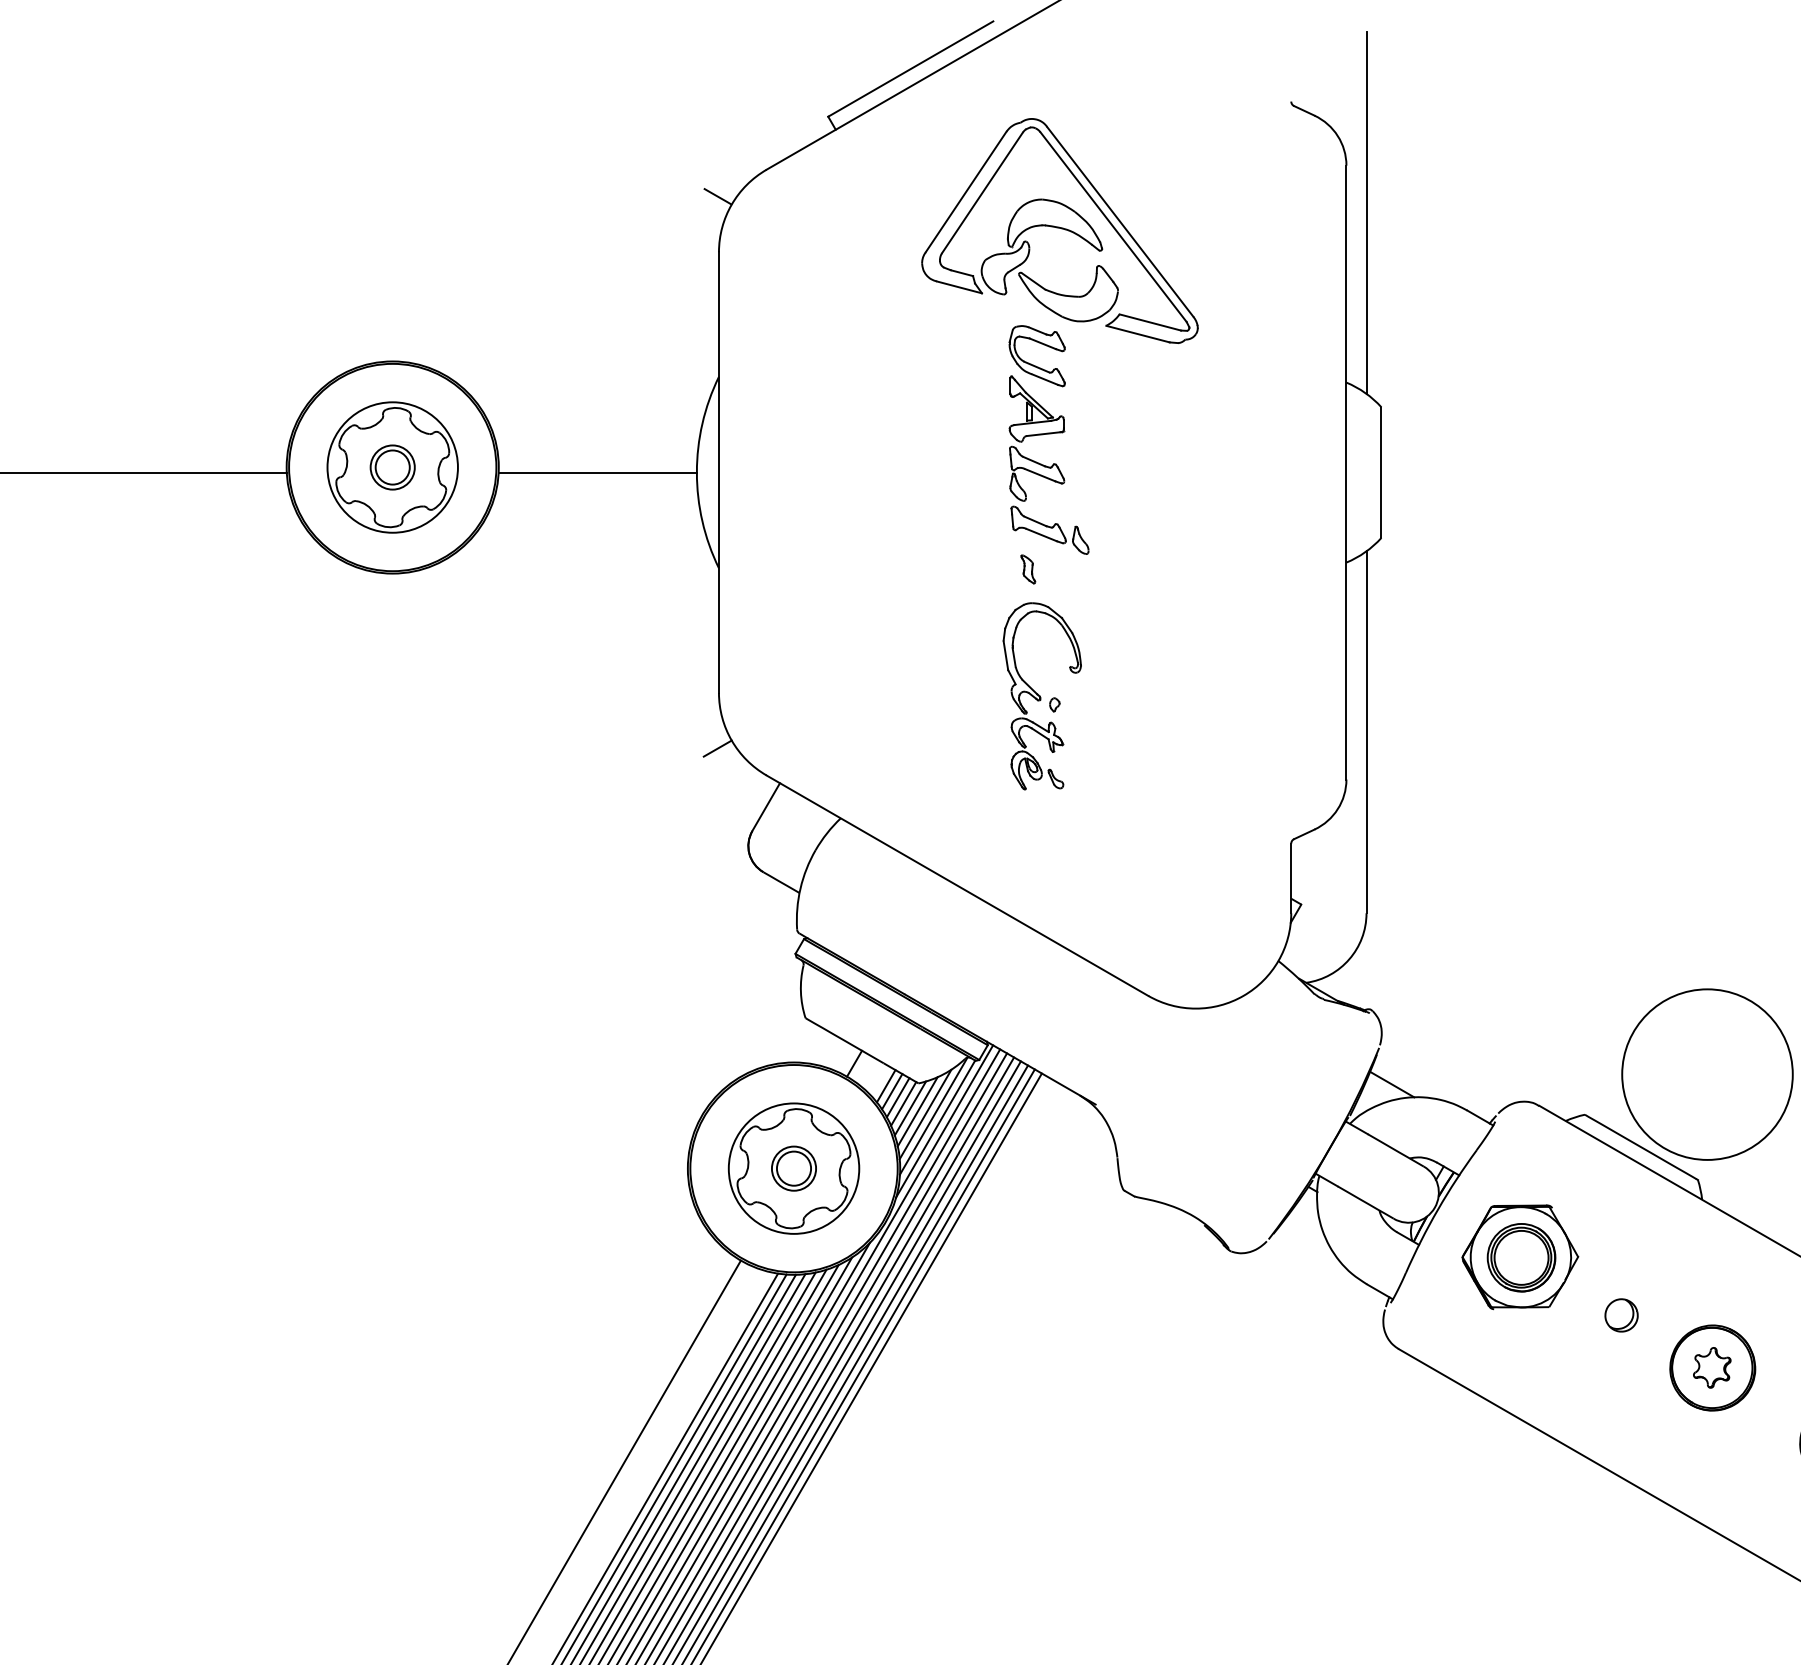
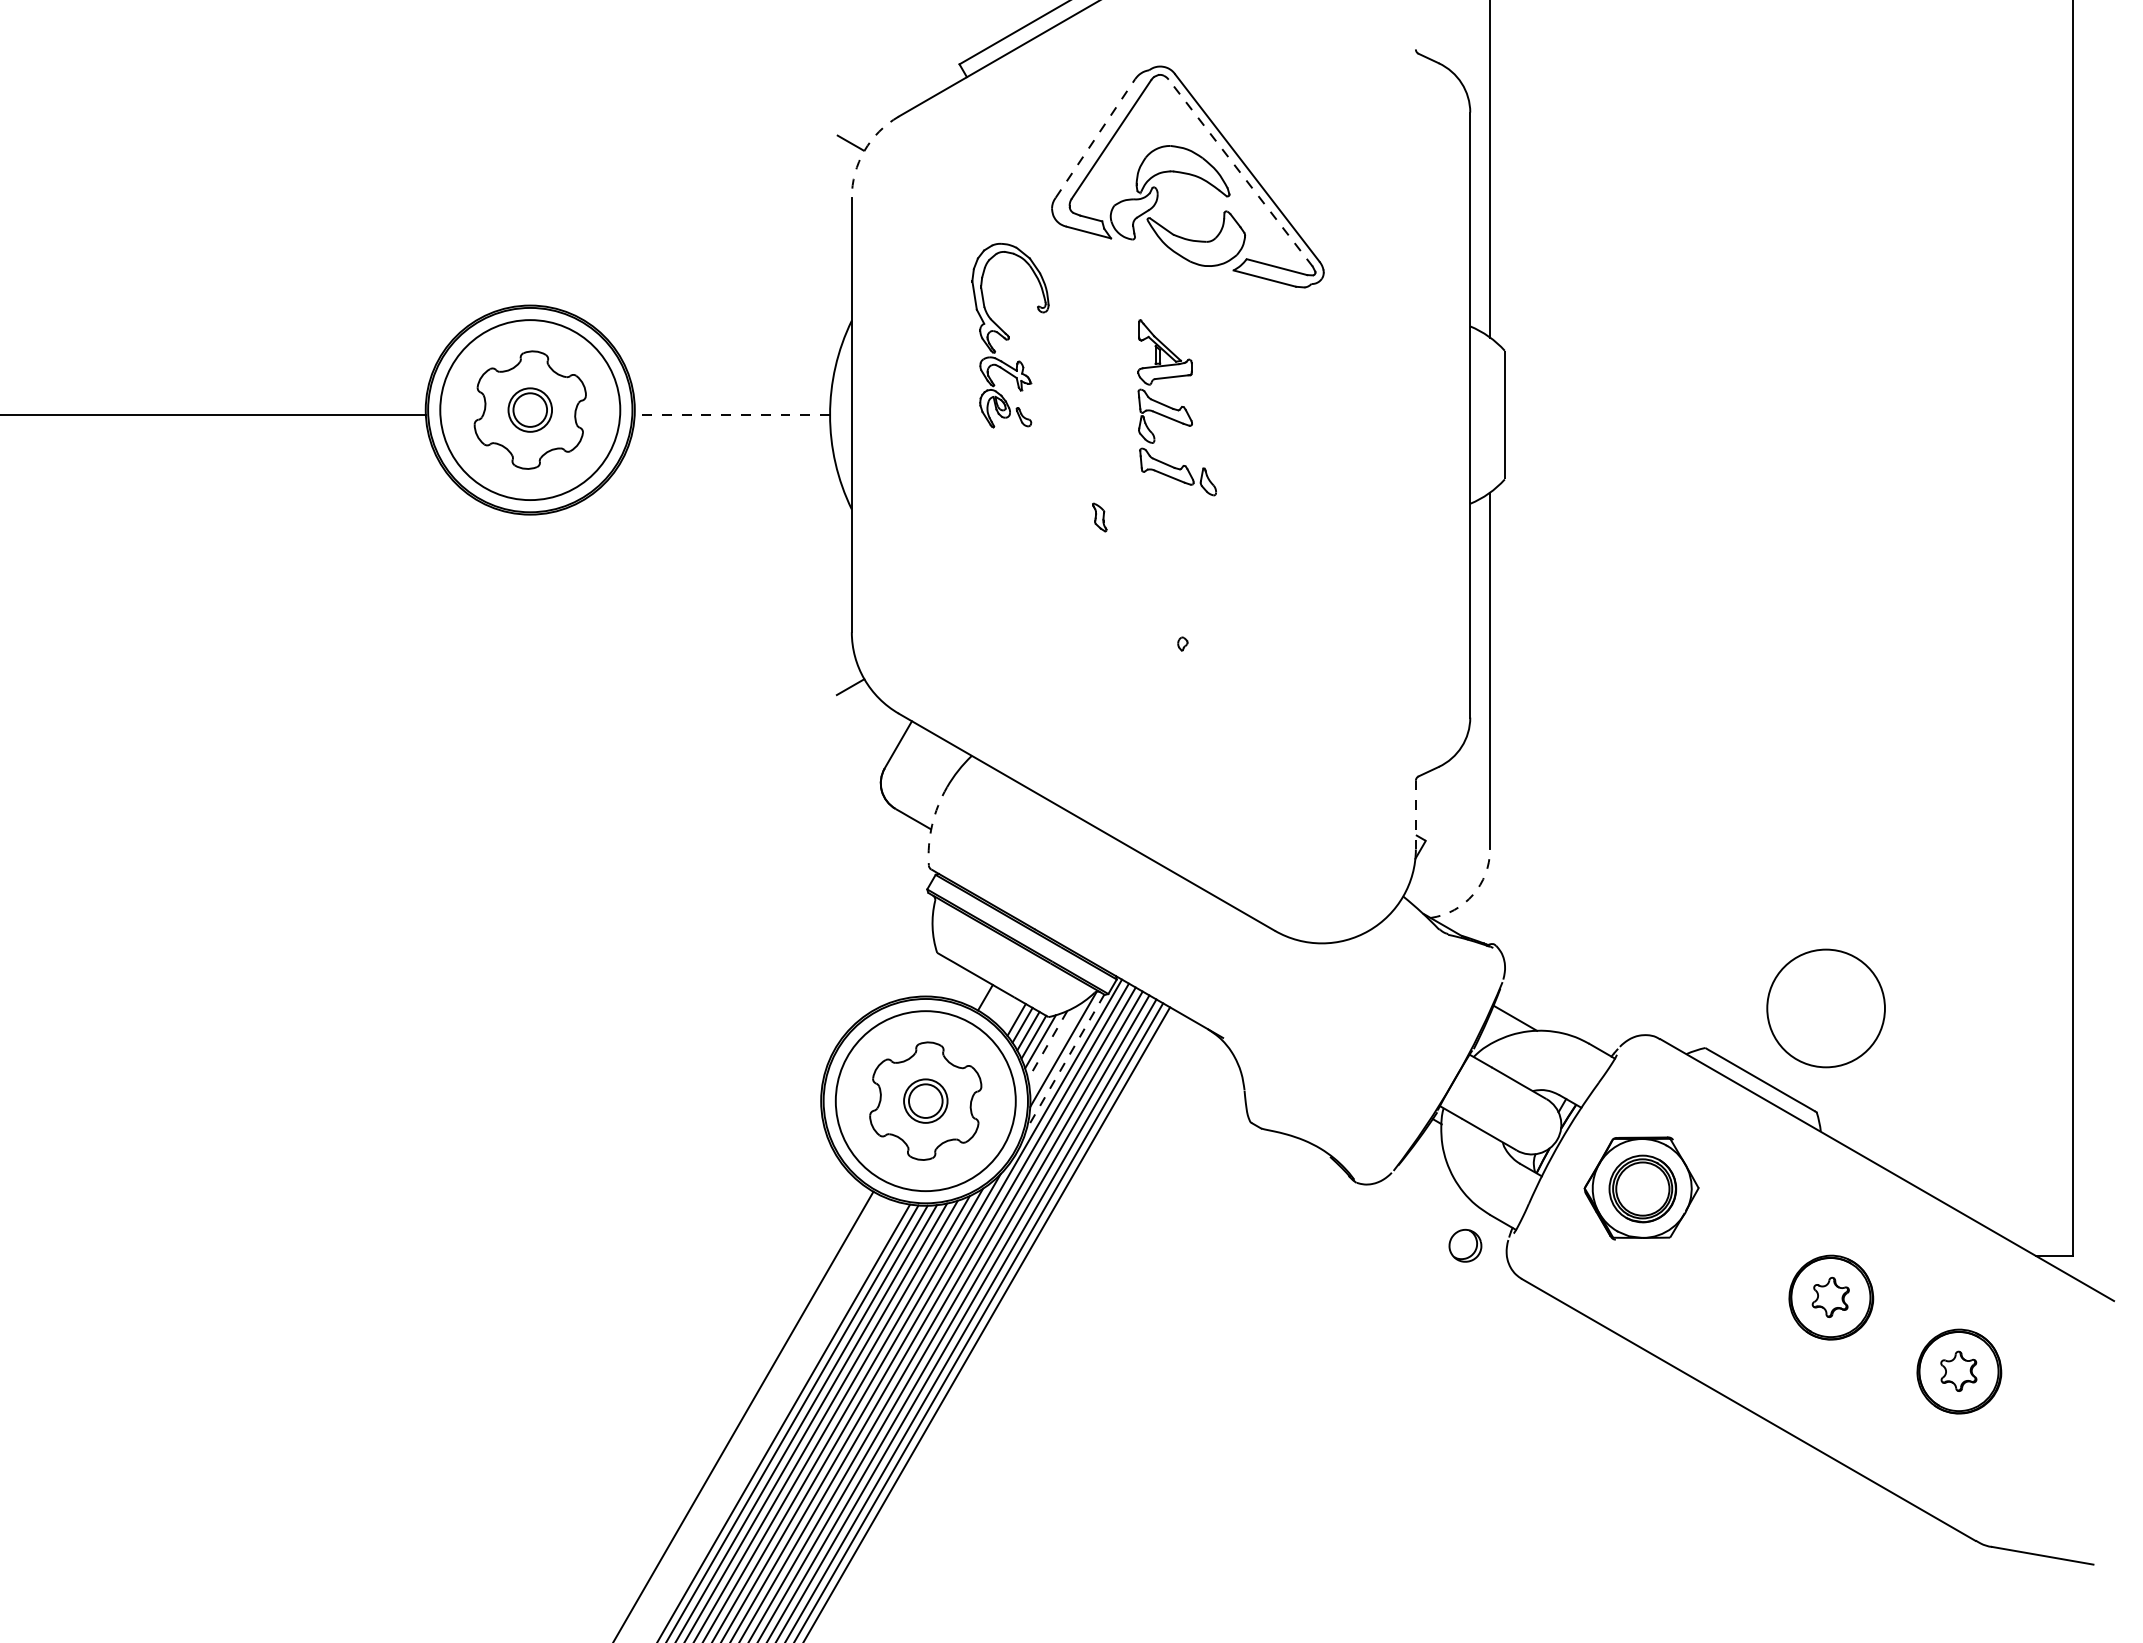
line: (966, 191) -> (1095, 138), solid -> dashed
arc: (731, 204) -> (864, 150), solid -> dashed
line: (1113, 226) -> (1240, 172), solid -> dashed
part: (1033, 364) -> (1161, 308), removed
circle: (392, 466) -> (530, 409), size x1.4
line: (597, 473) -> (732, 415), solid -> dashed
part: (1028, 569) -> (1099, 517), moved
part: (1042, 696) -> (1010, 335), moved
line: (1290, 877) -> (1415, 814), solid -> dashed
arc: (800, 888) -> (932, 825), solid -> dashed
arc: (1349, 959) -> (1473, 894), solid -> dashed
circle: (1707, 1074) -> (1826, 1008), size x0.7
line: (917, 1112) -> (1047, 1045), solid -> dashed
line: (924, 1114) -> (1054, 1047), removed
line: (935, 1129) -> (1065, 1062), solid -> dashed
circle: (793, 1168) -> (925, 1100), size x1.4
part: (1621, 1315) -> (1465, 1245), moved

